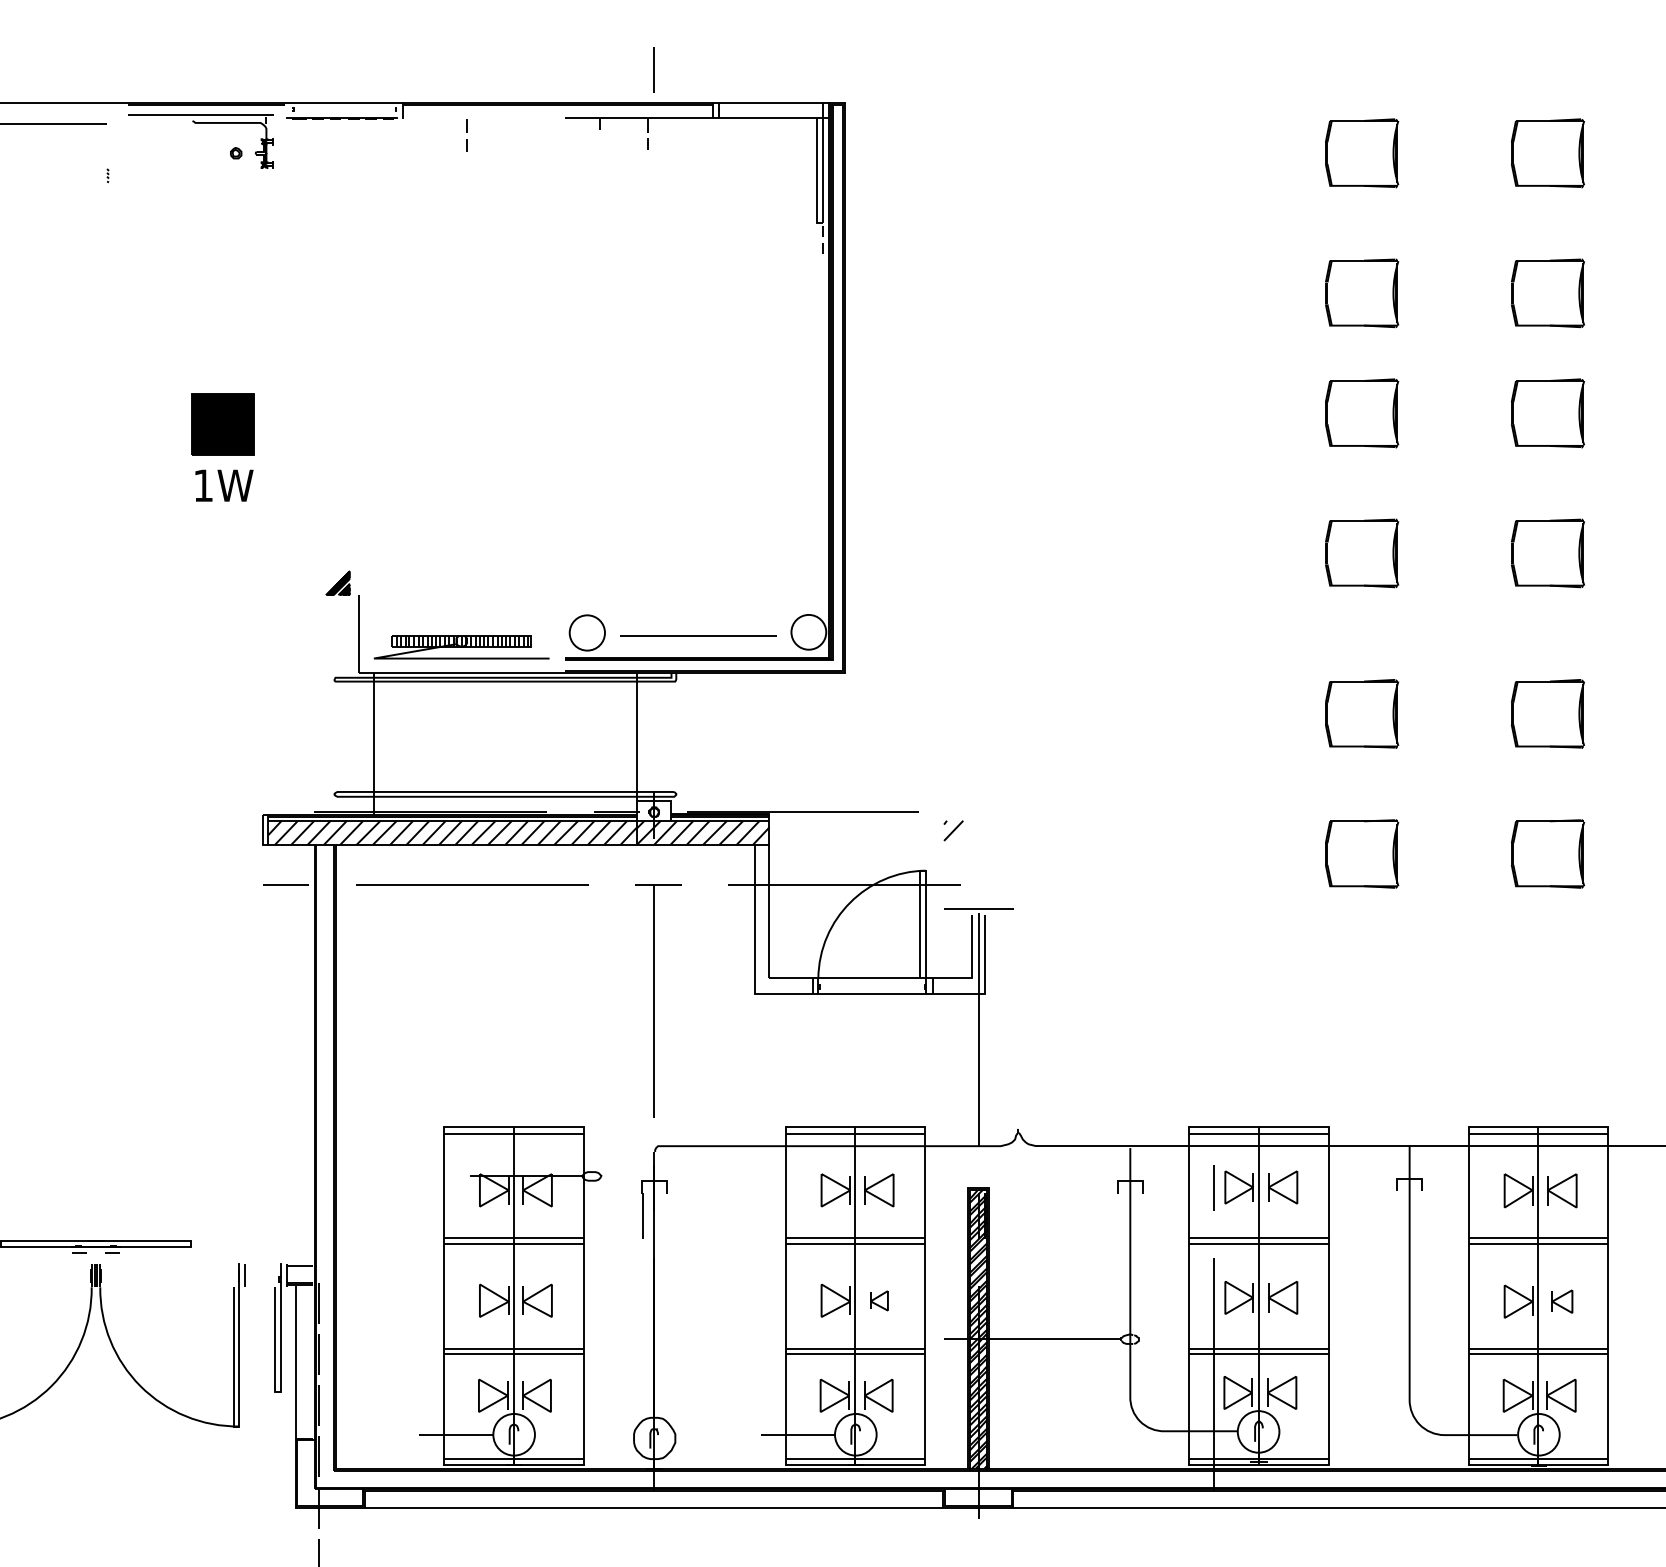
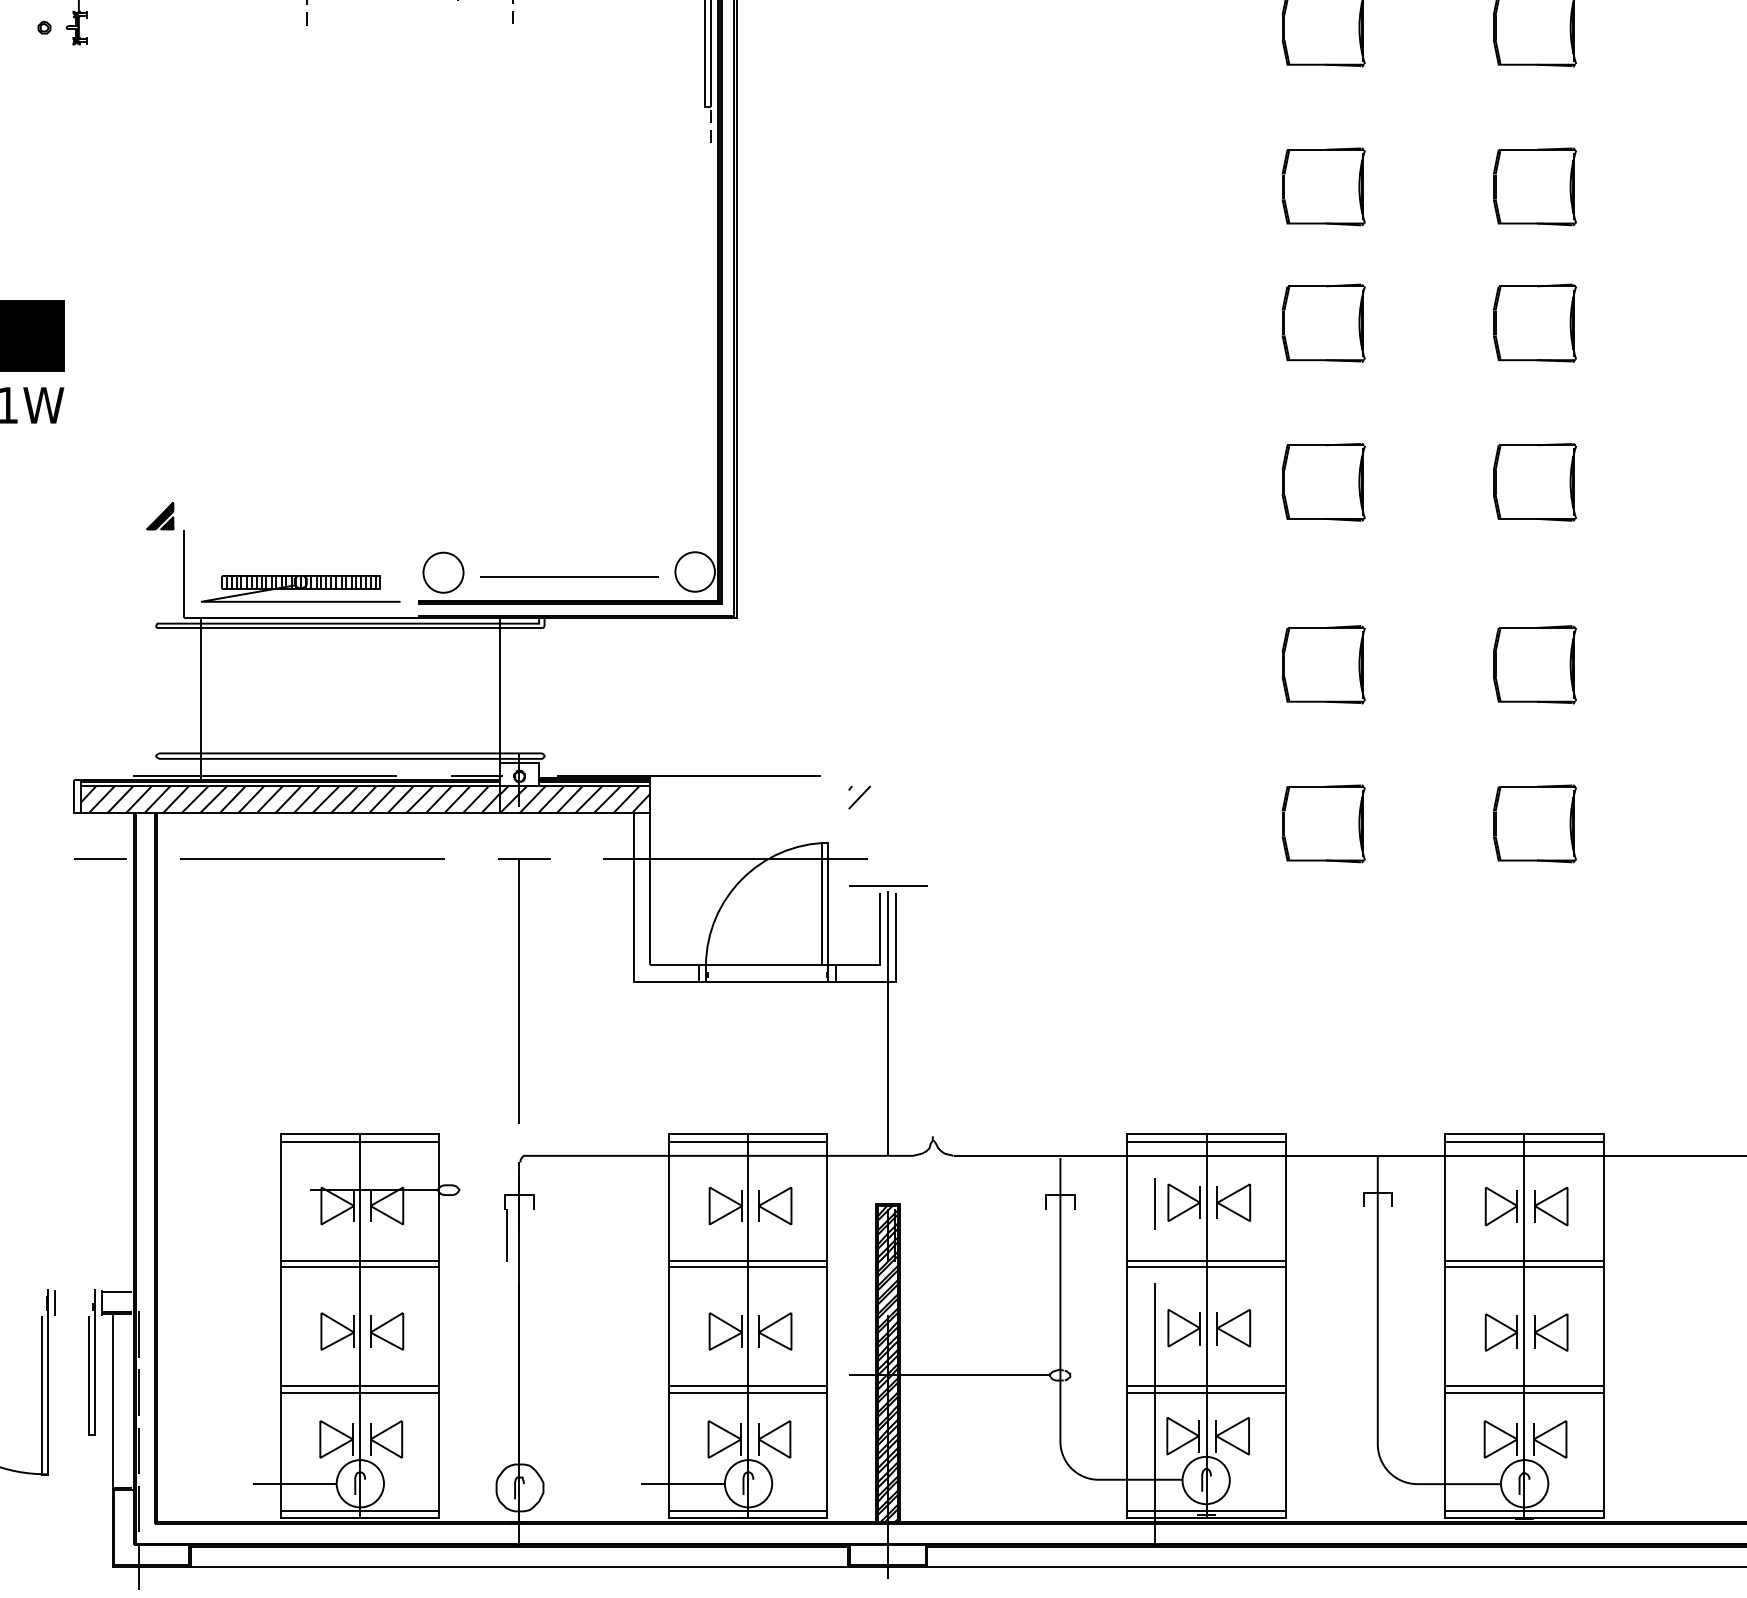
part: (879, 1300) -> (775, 1331), size x1.67
part: (1562, 1301) -> (1551, 1332), size x1.43

